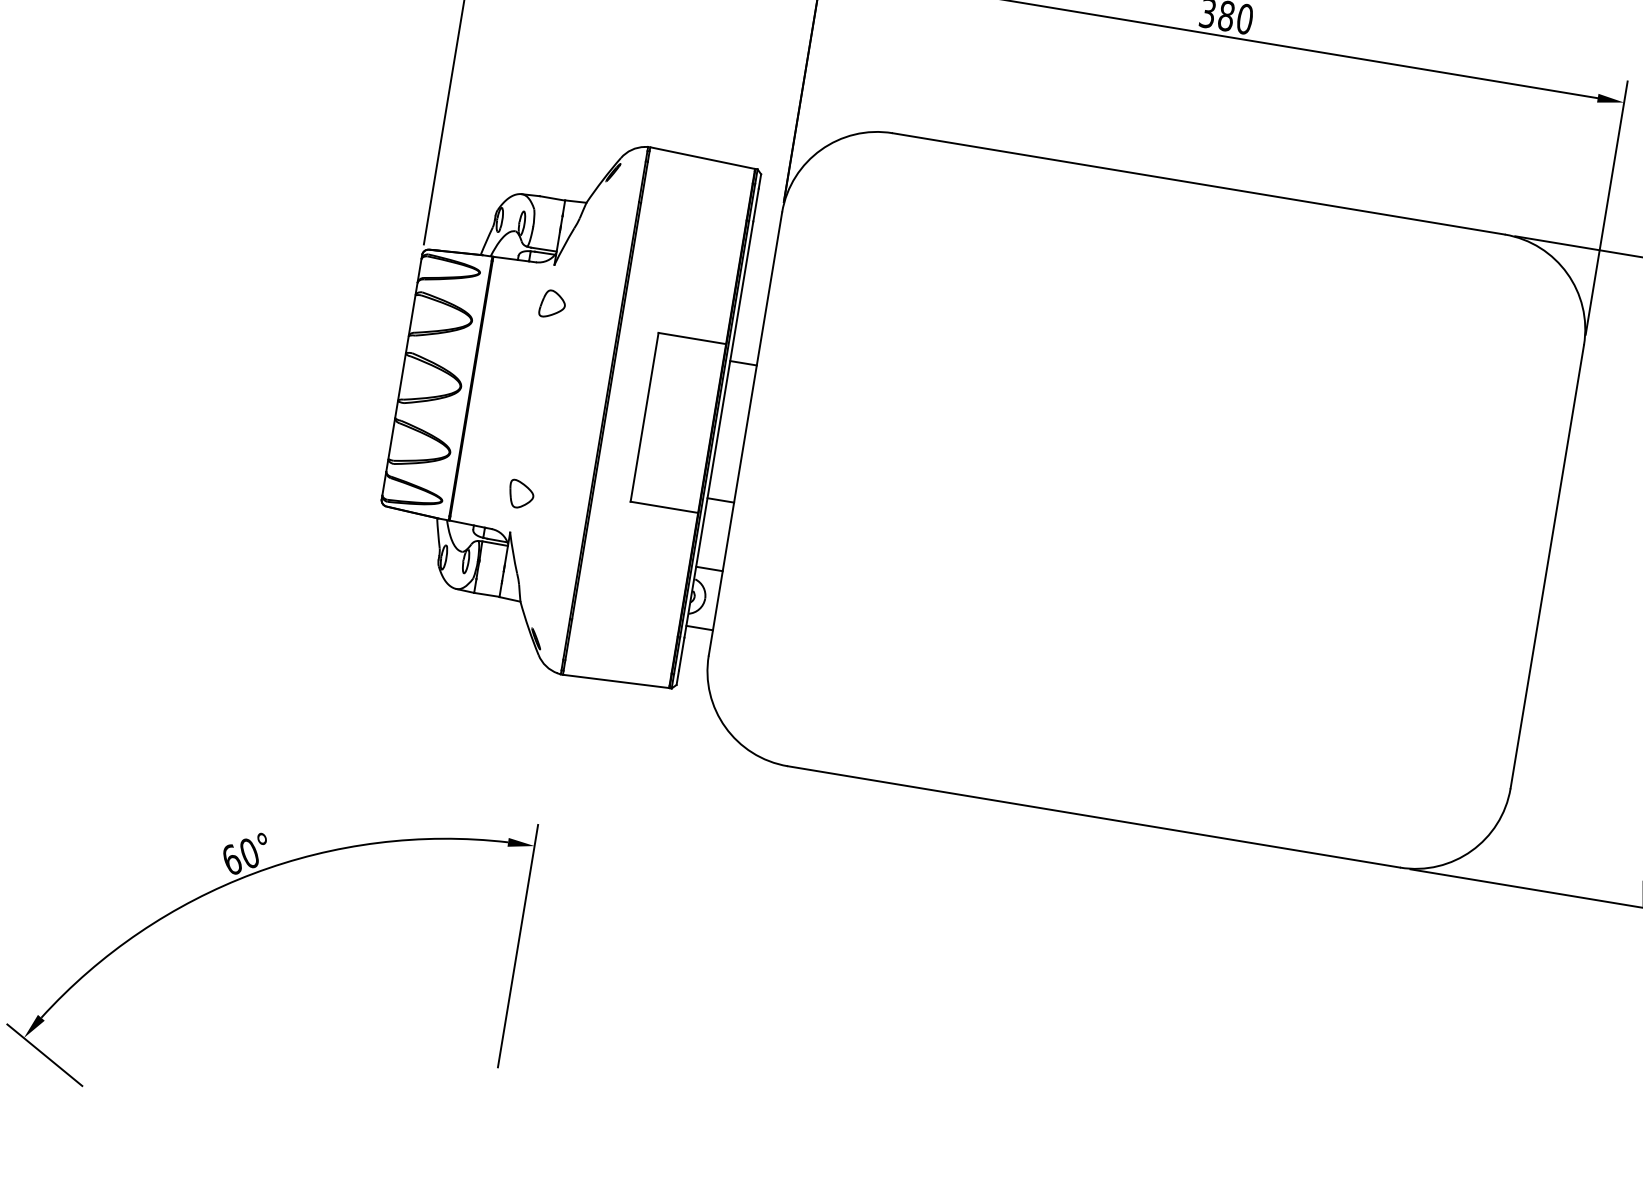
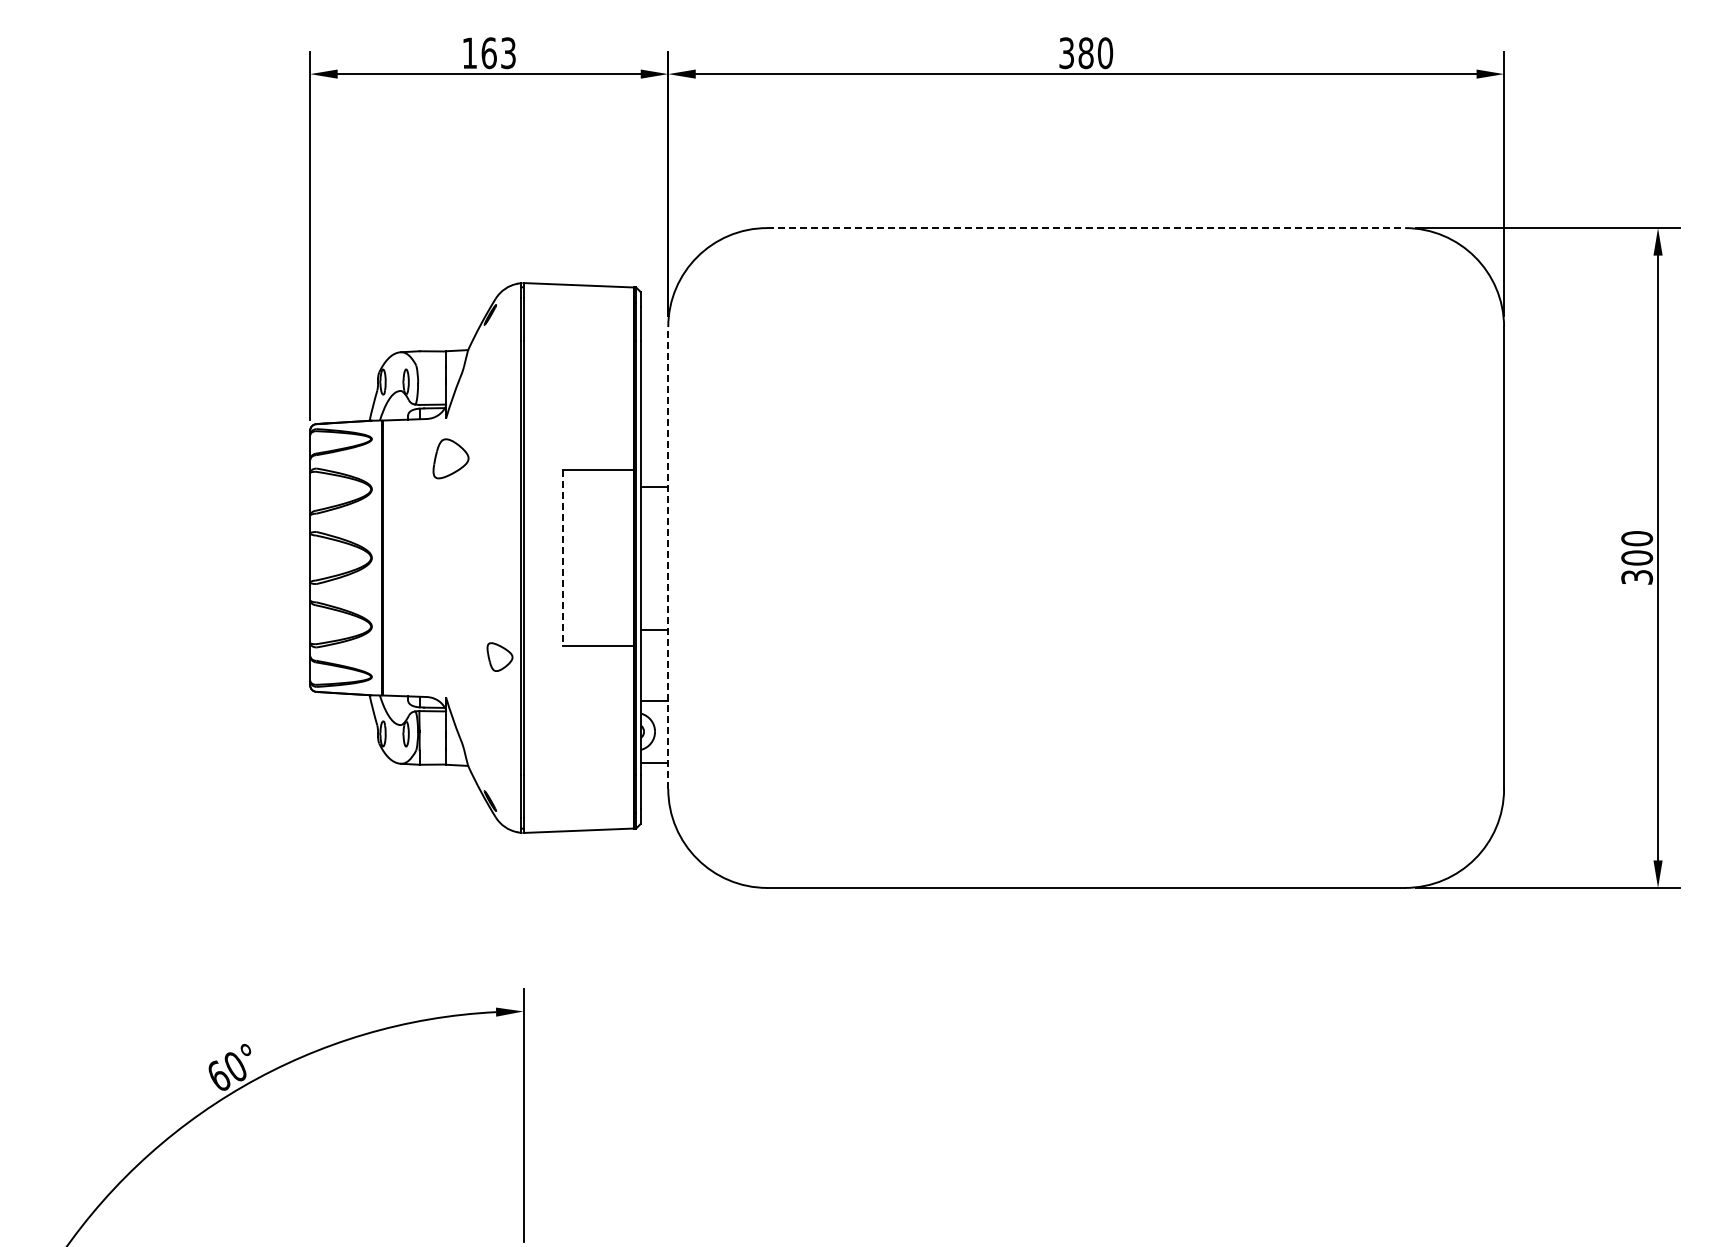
line: (1199, 184) -> (1086, 228), solid -> dashed
part: (552, 303) -> (450, 458), size x1.4
line: (644, 417) -> (563, 558), solid -> dashed
line: (745, 434) -> (668, 558), solid -> dashed
part: (520, 493) -> (499, 656), moved

